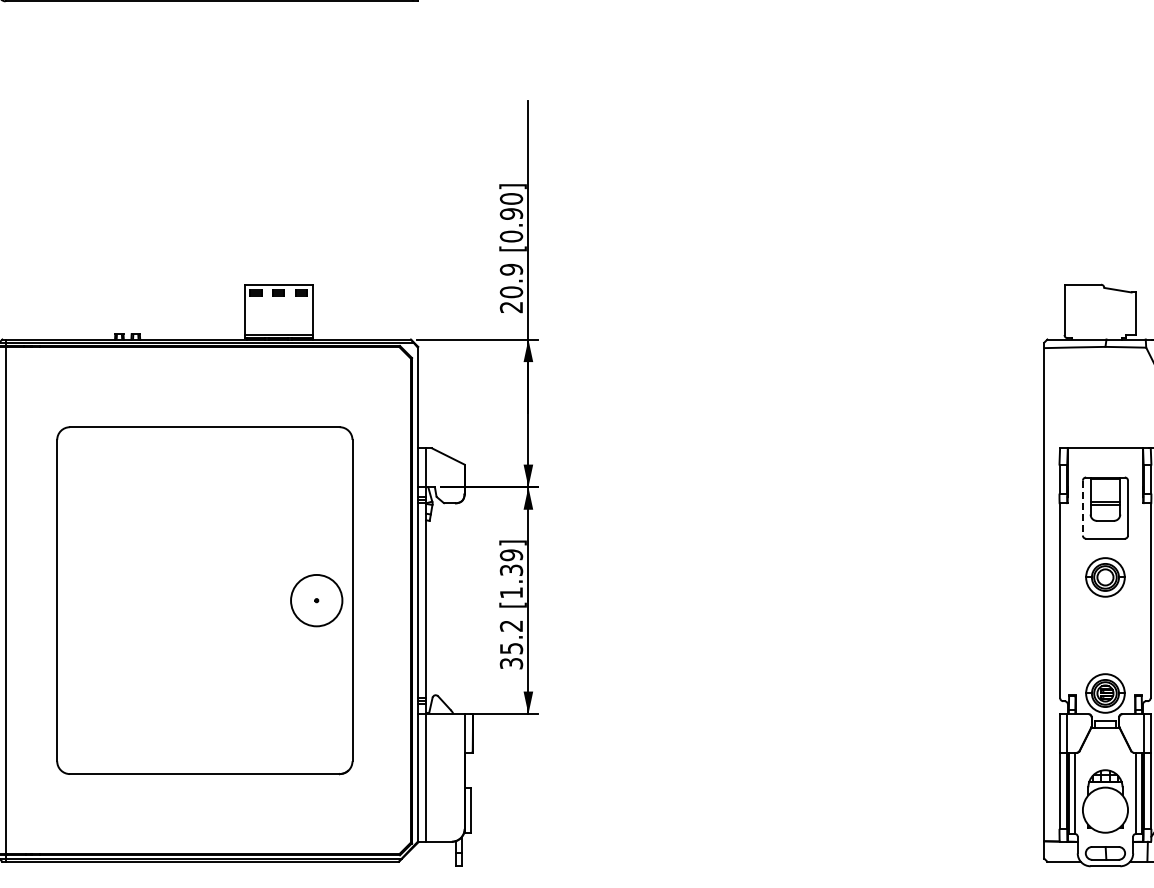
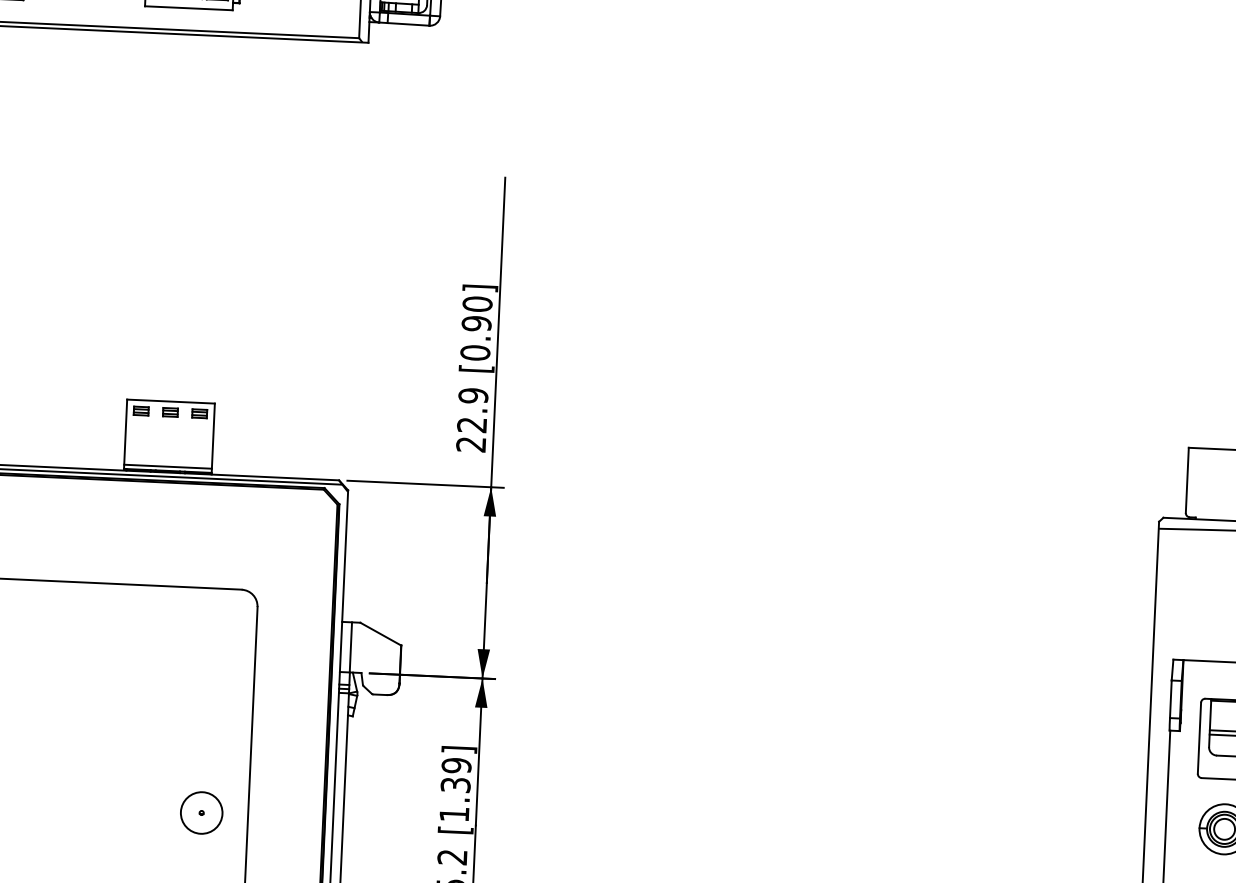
text: (511, 292) -> (472, 425), 20.9 -> 22.9
line: (1082, 508) -> (1198, 738), dashed -> solid
circle: (316, 600) -> (201, 812), size x0.62

